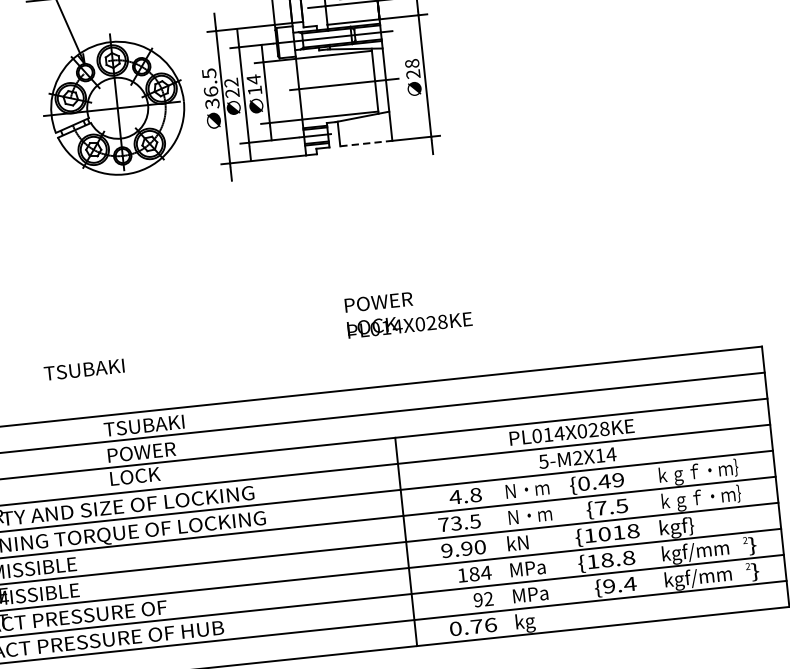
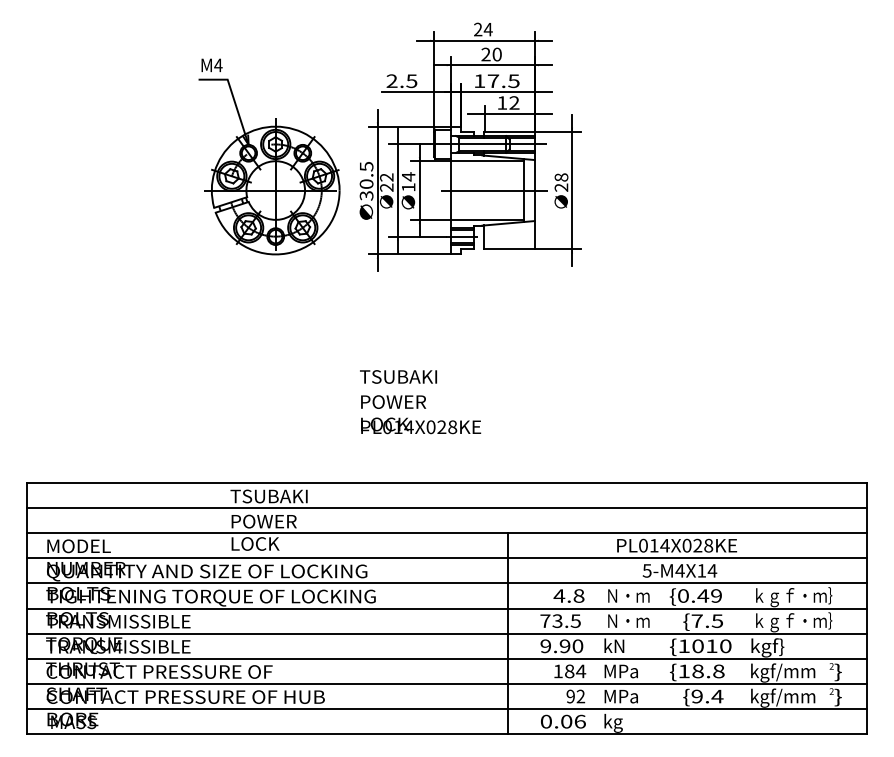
text: (210, 91) -> (366, 183), 36.5 -> 30.5
line: (367, 143) -> (510, 249), dashed -> solid
text: (409, 312) -> (421, 414), moved
text: (84, 369) -> (398, 376), moved
text: (577, 457) -> (679, 570), 5-M2X14 -> 5-M4X14
text: (632, 530) -> (725, 645), 1018 -> 1010
text: (476, 626) -> (566, 721), 0.76 -> 0.06

